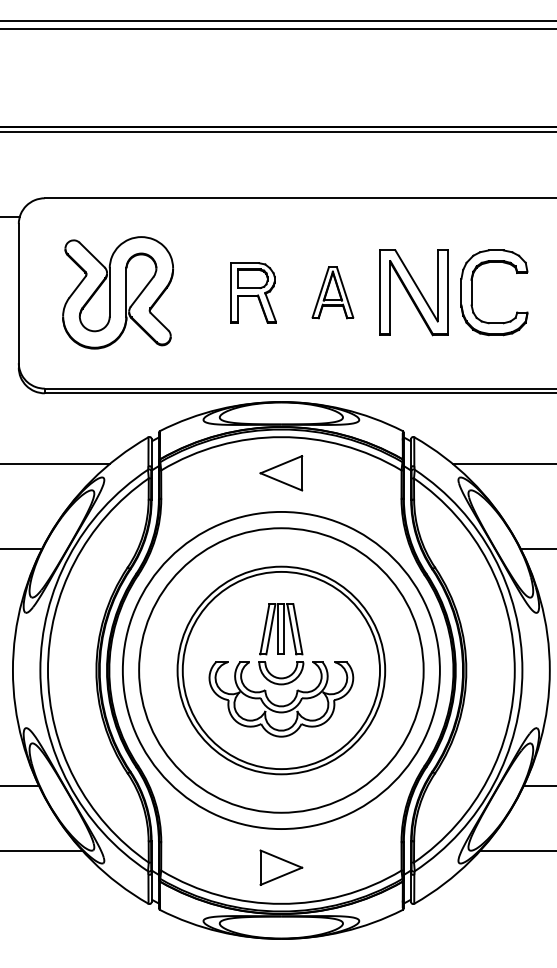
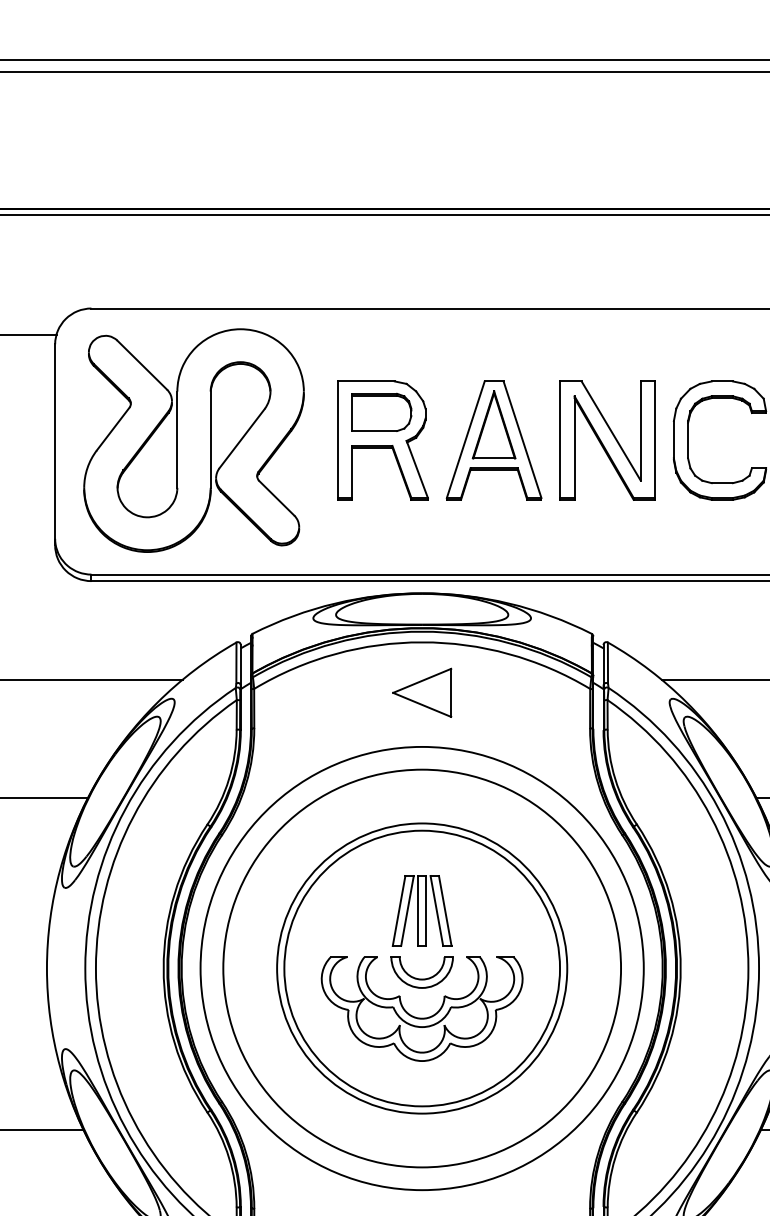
part: (117, 292) -> (193, 440), size x1.43
part: (253, 292) -> (383, 440), size x1.43
part: (332, 292) -> (493, 440), size x1.67

